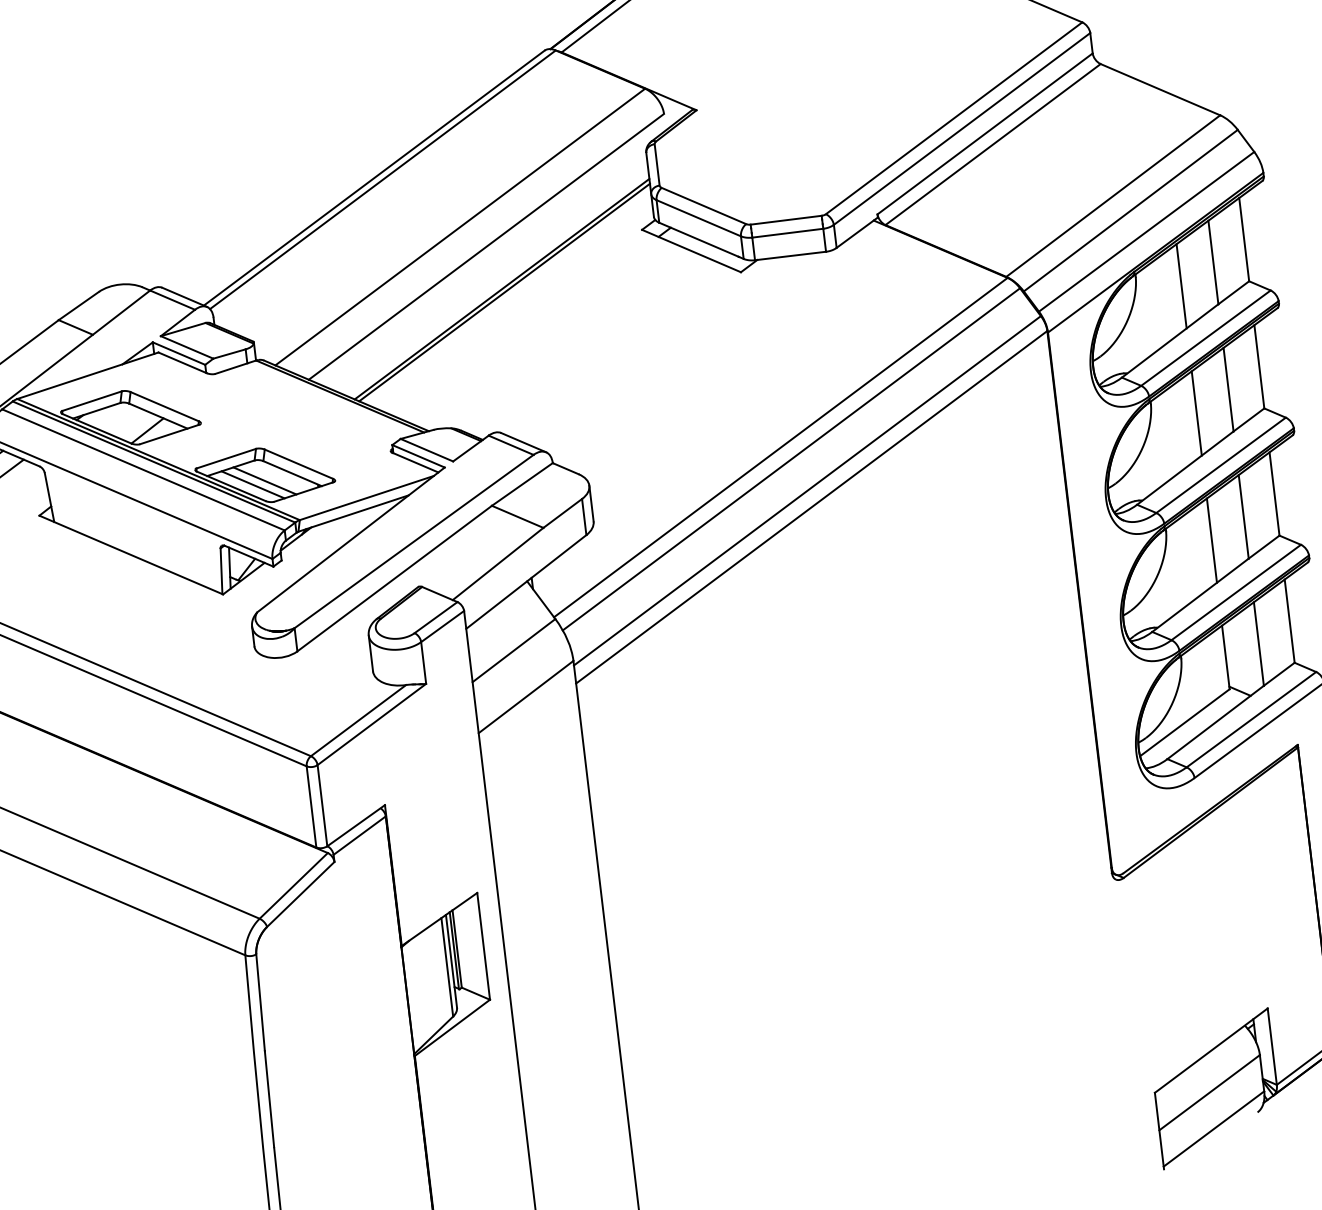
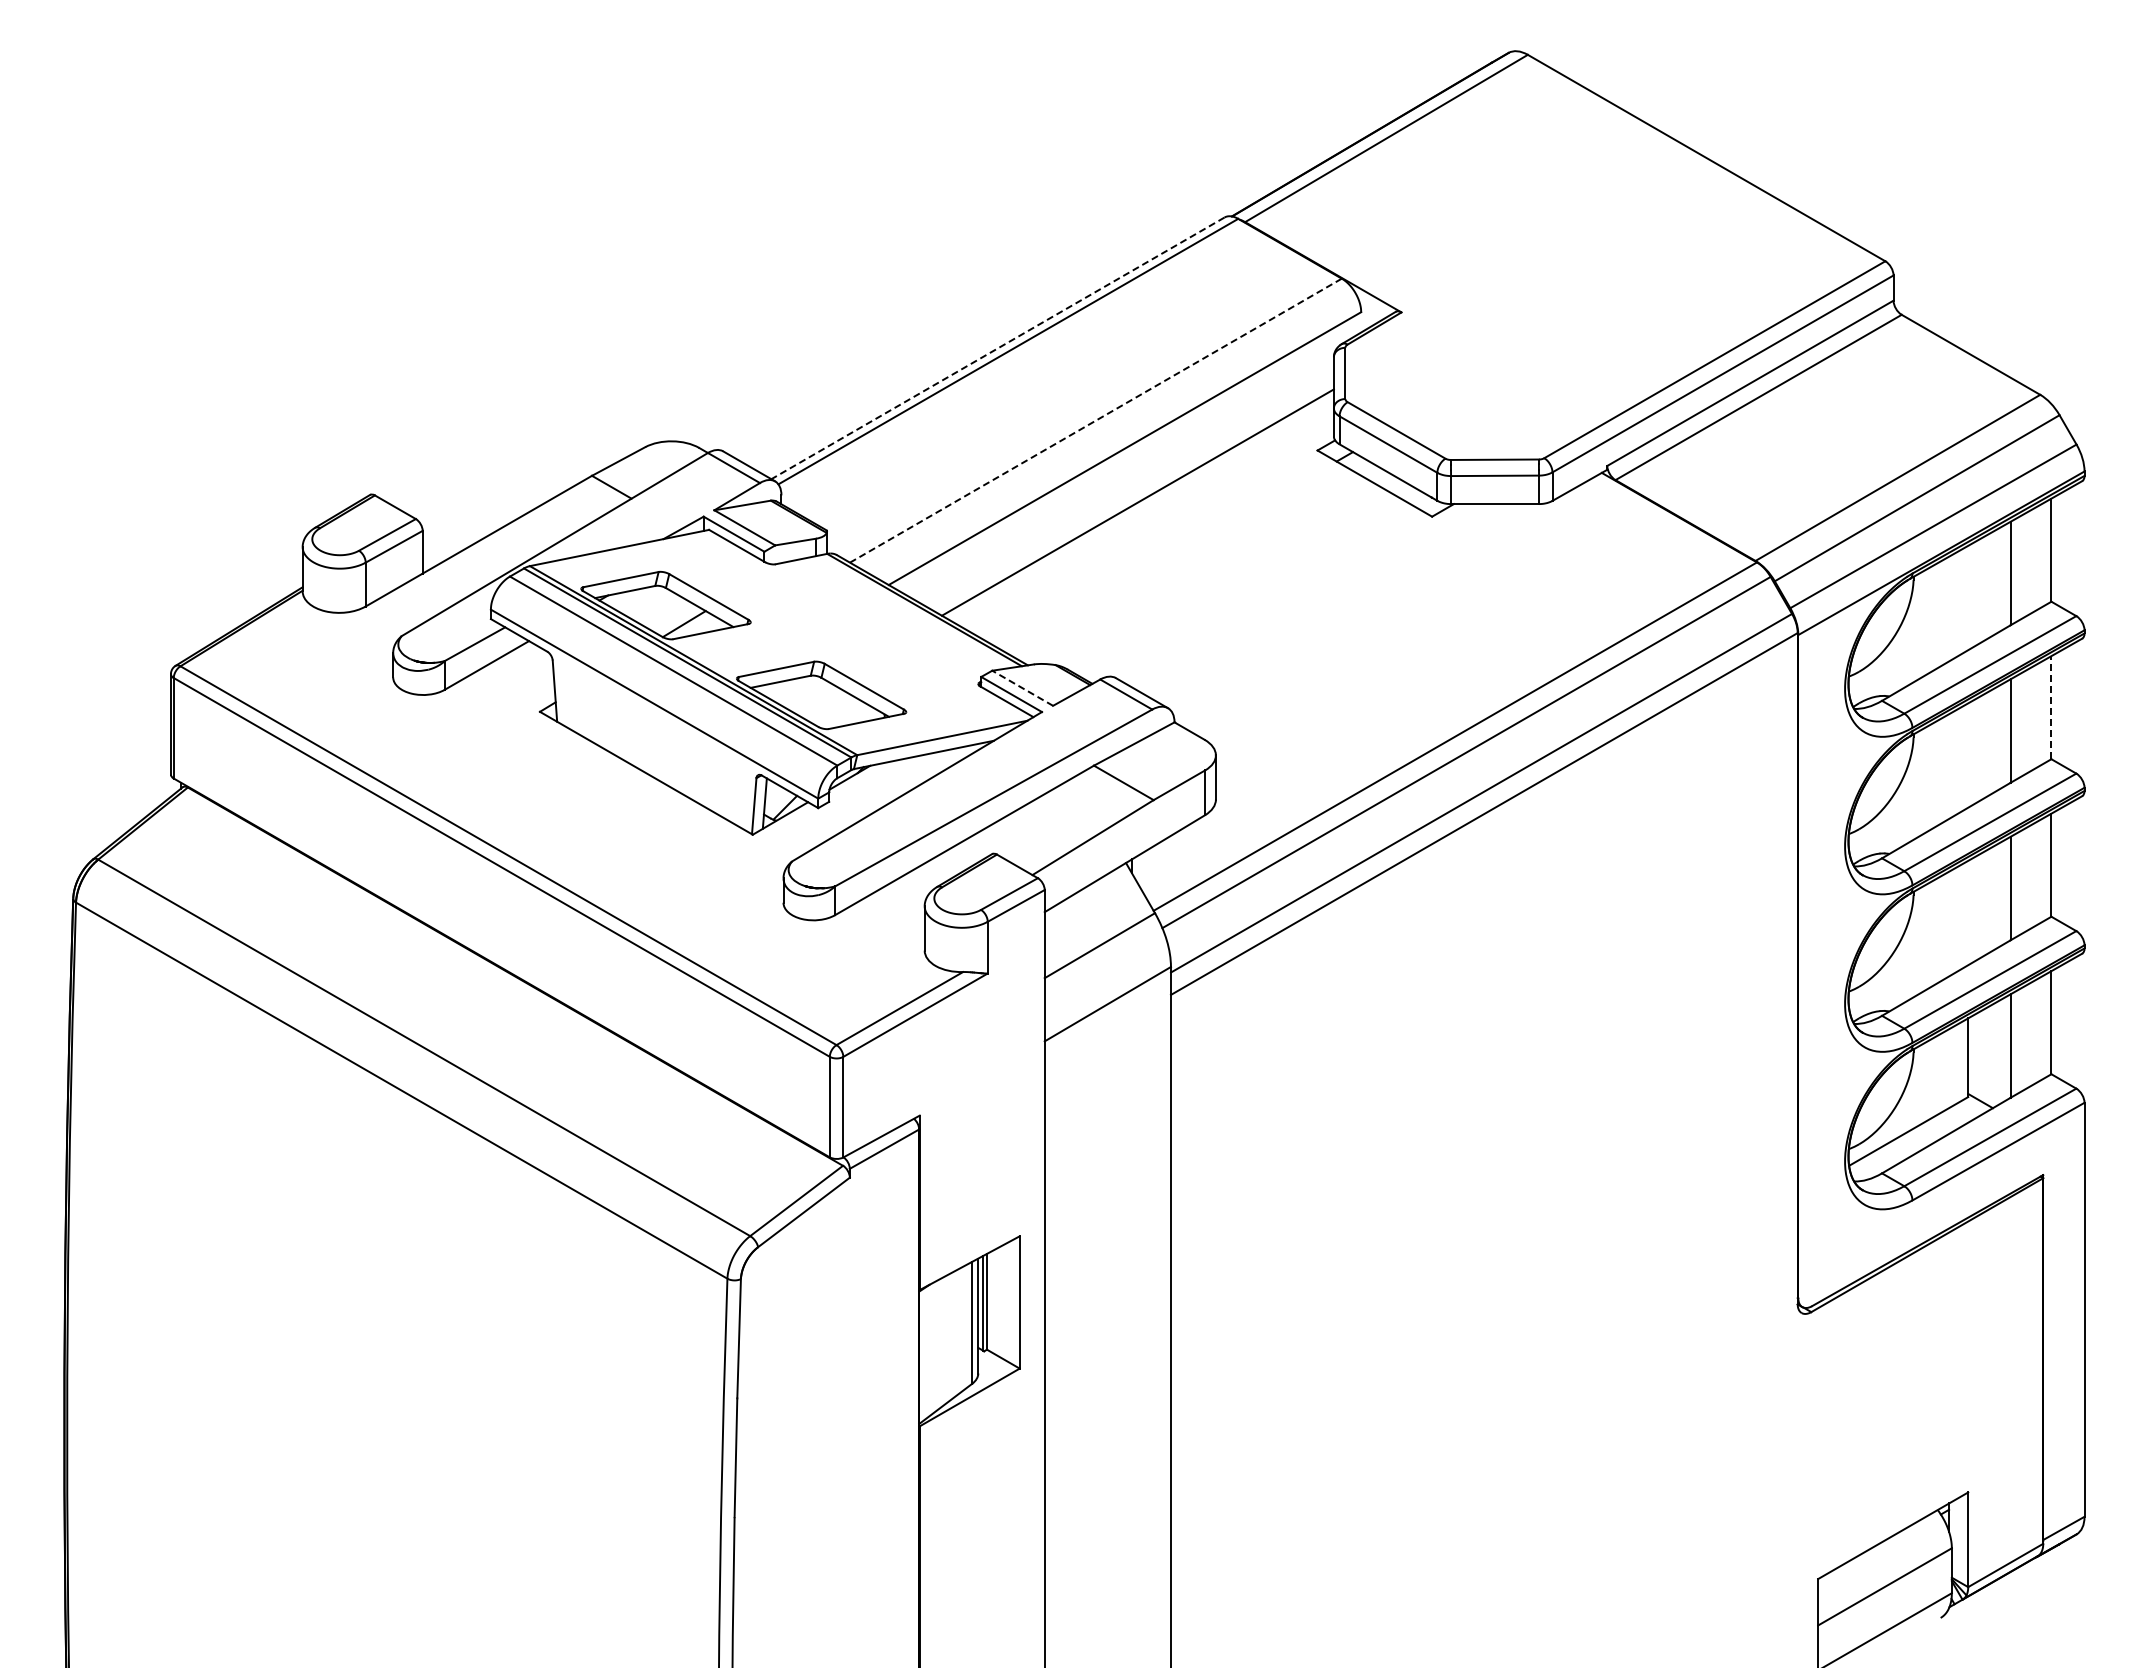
line: (373, 178) -> (997, 348), solid -> dashed
line: (459, 226) -> (1095, 420), solid -> dashed
line: (1181, 285) -> (1968, 597), removed
line: (504, 292) -> (1140, 506), removed
line: (1259, 366) -> (2051, 707), solid -> dashed
line: (1197, 413) -> (1968, 755), removed
line: (426, 450) -> (1022, 688), solid -> dashed
line: (264, 481) -> (819, 702), removed
line: (252, 485) -> (804, 705), removed
line: (1212, 540) -> (1968, 912), removed

